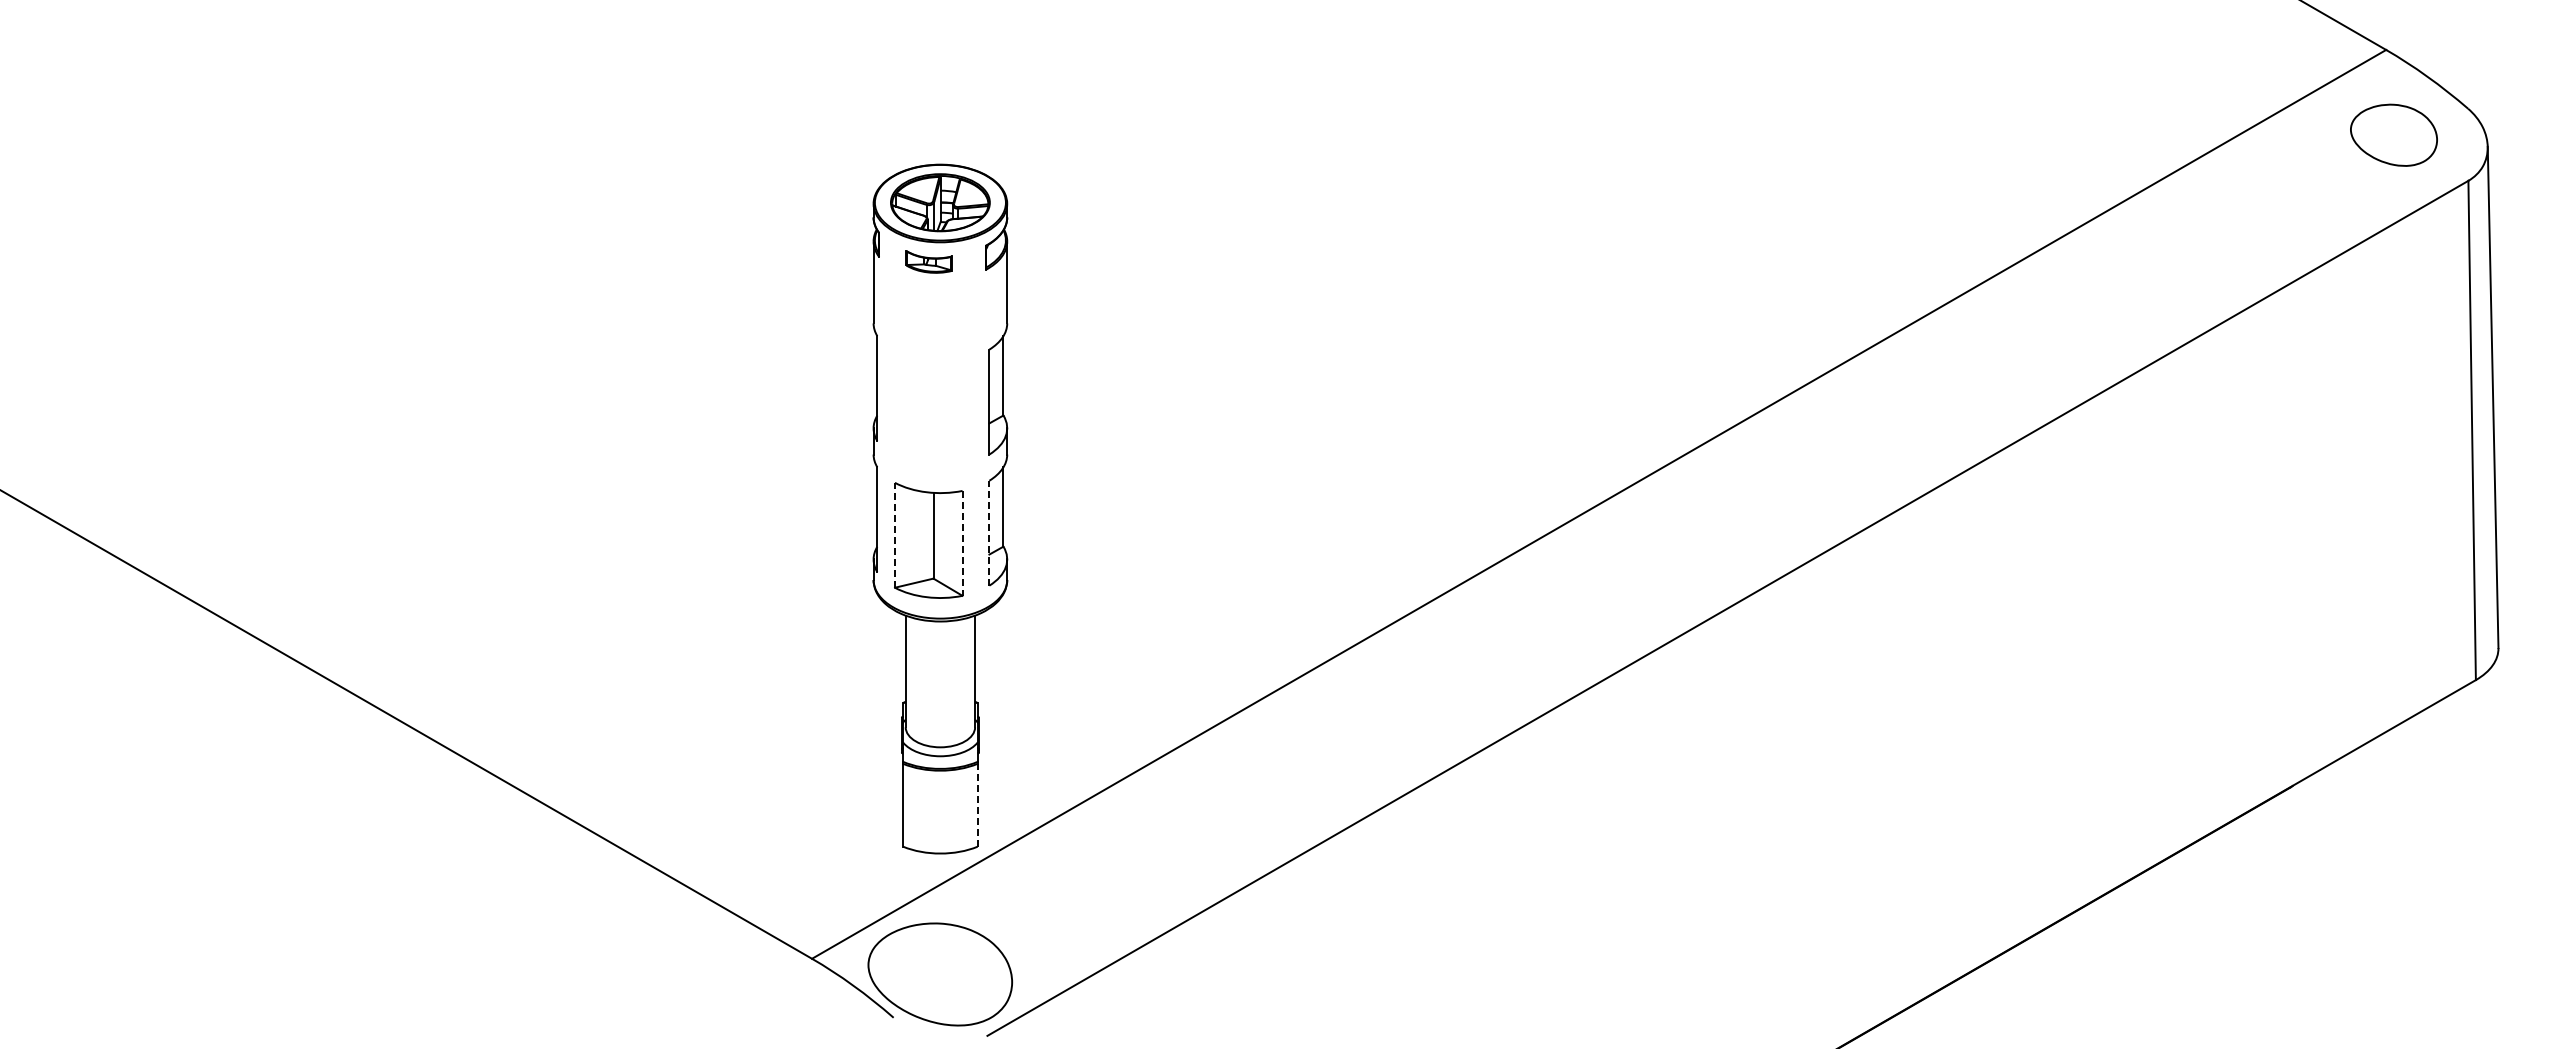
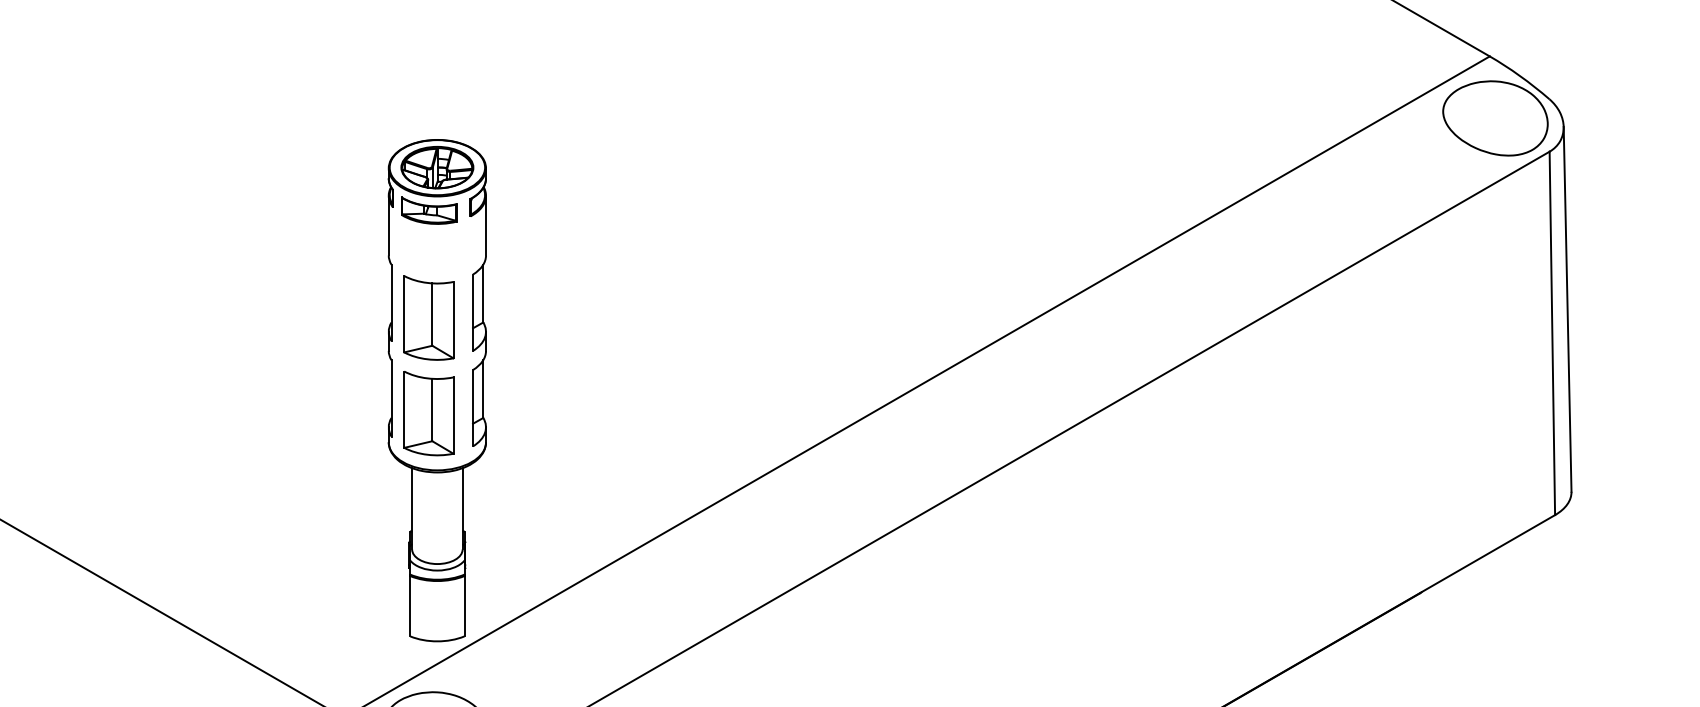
part: (2393, 135) -> (1495, 118), size x1.67
part: (928, 261) -> (428, 210), size x1.67
part: (928, 409) -> (428, 318), added
line: (989, 532) -> (473, 407), dashed -> solid
line: (894, 534) -> (403, 409), dashed -> solid
line: (962, 543) -> (453, 415), dashed -> solid
line: (977, 804) -> (464, 605), dashed -> solid

